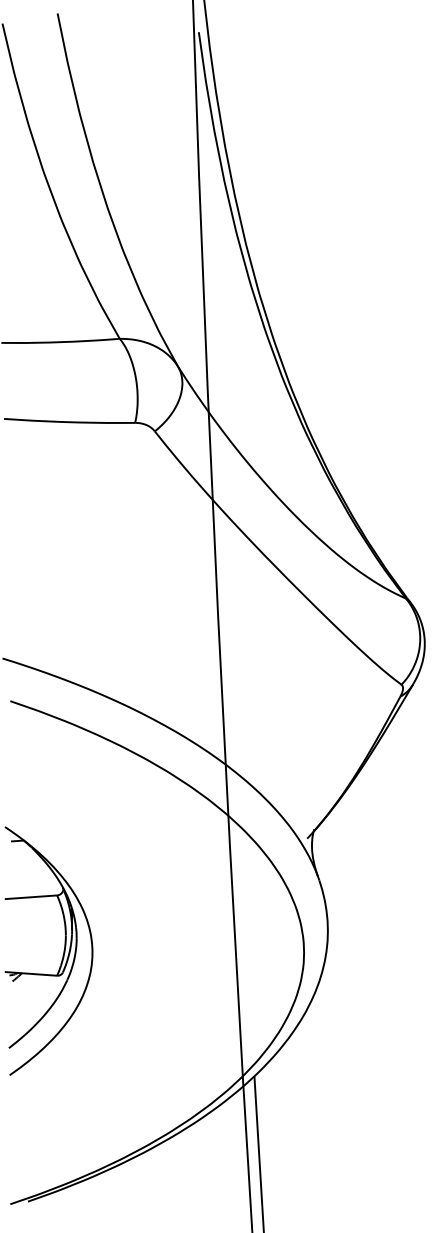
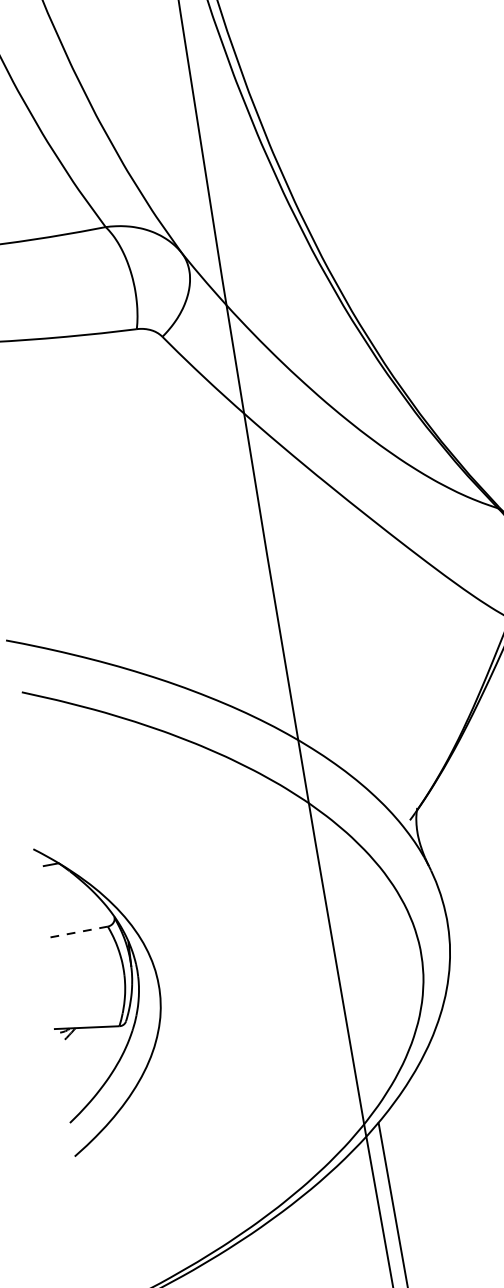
line: (30, 897) -> (75, 932), solid -> dashed

